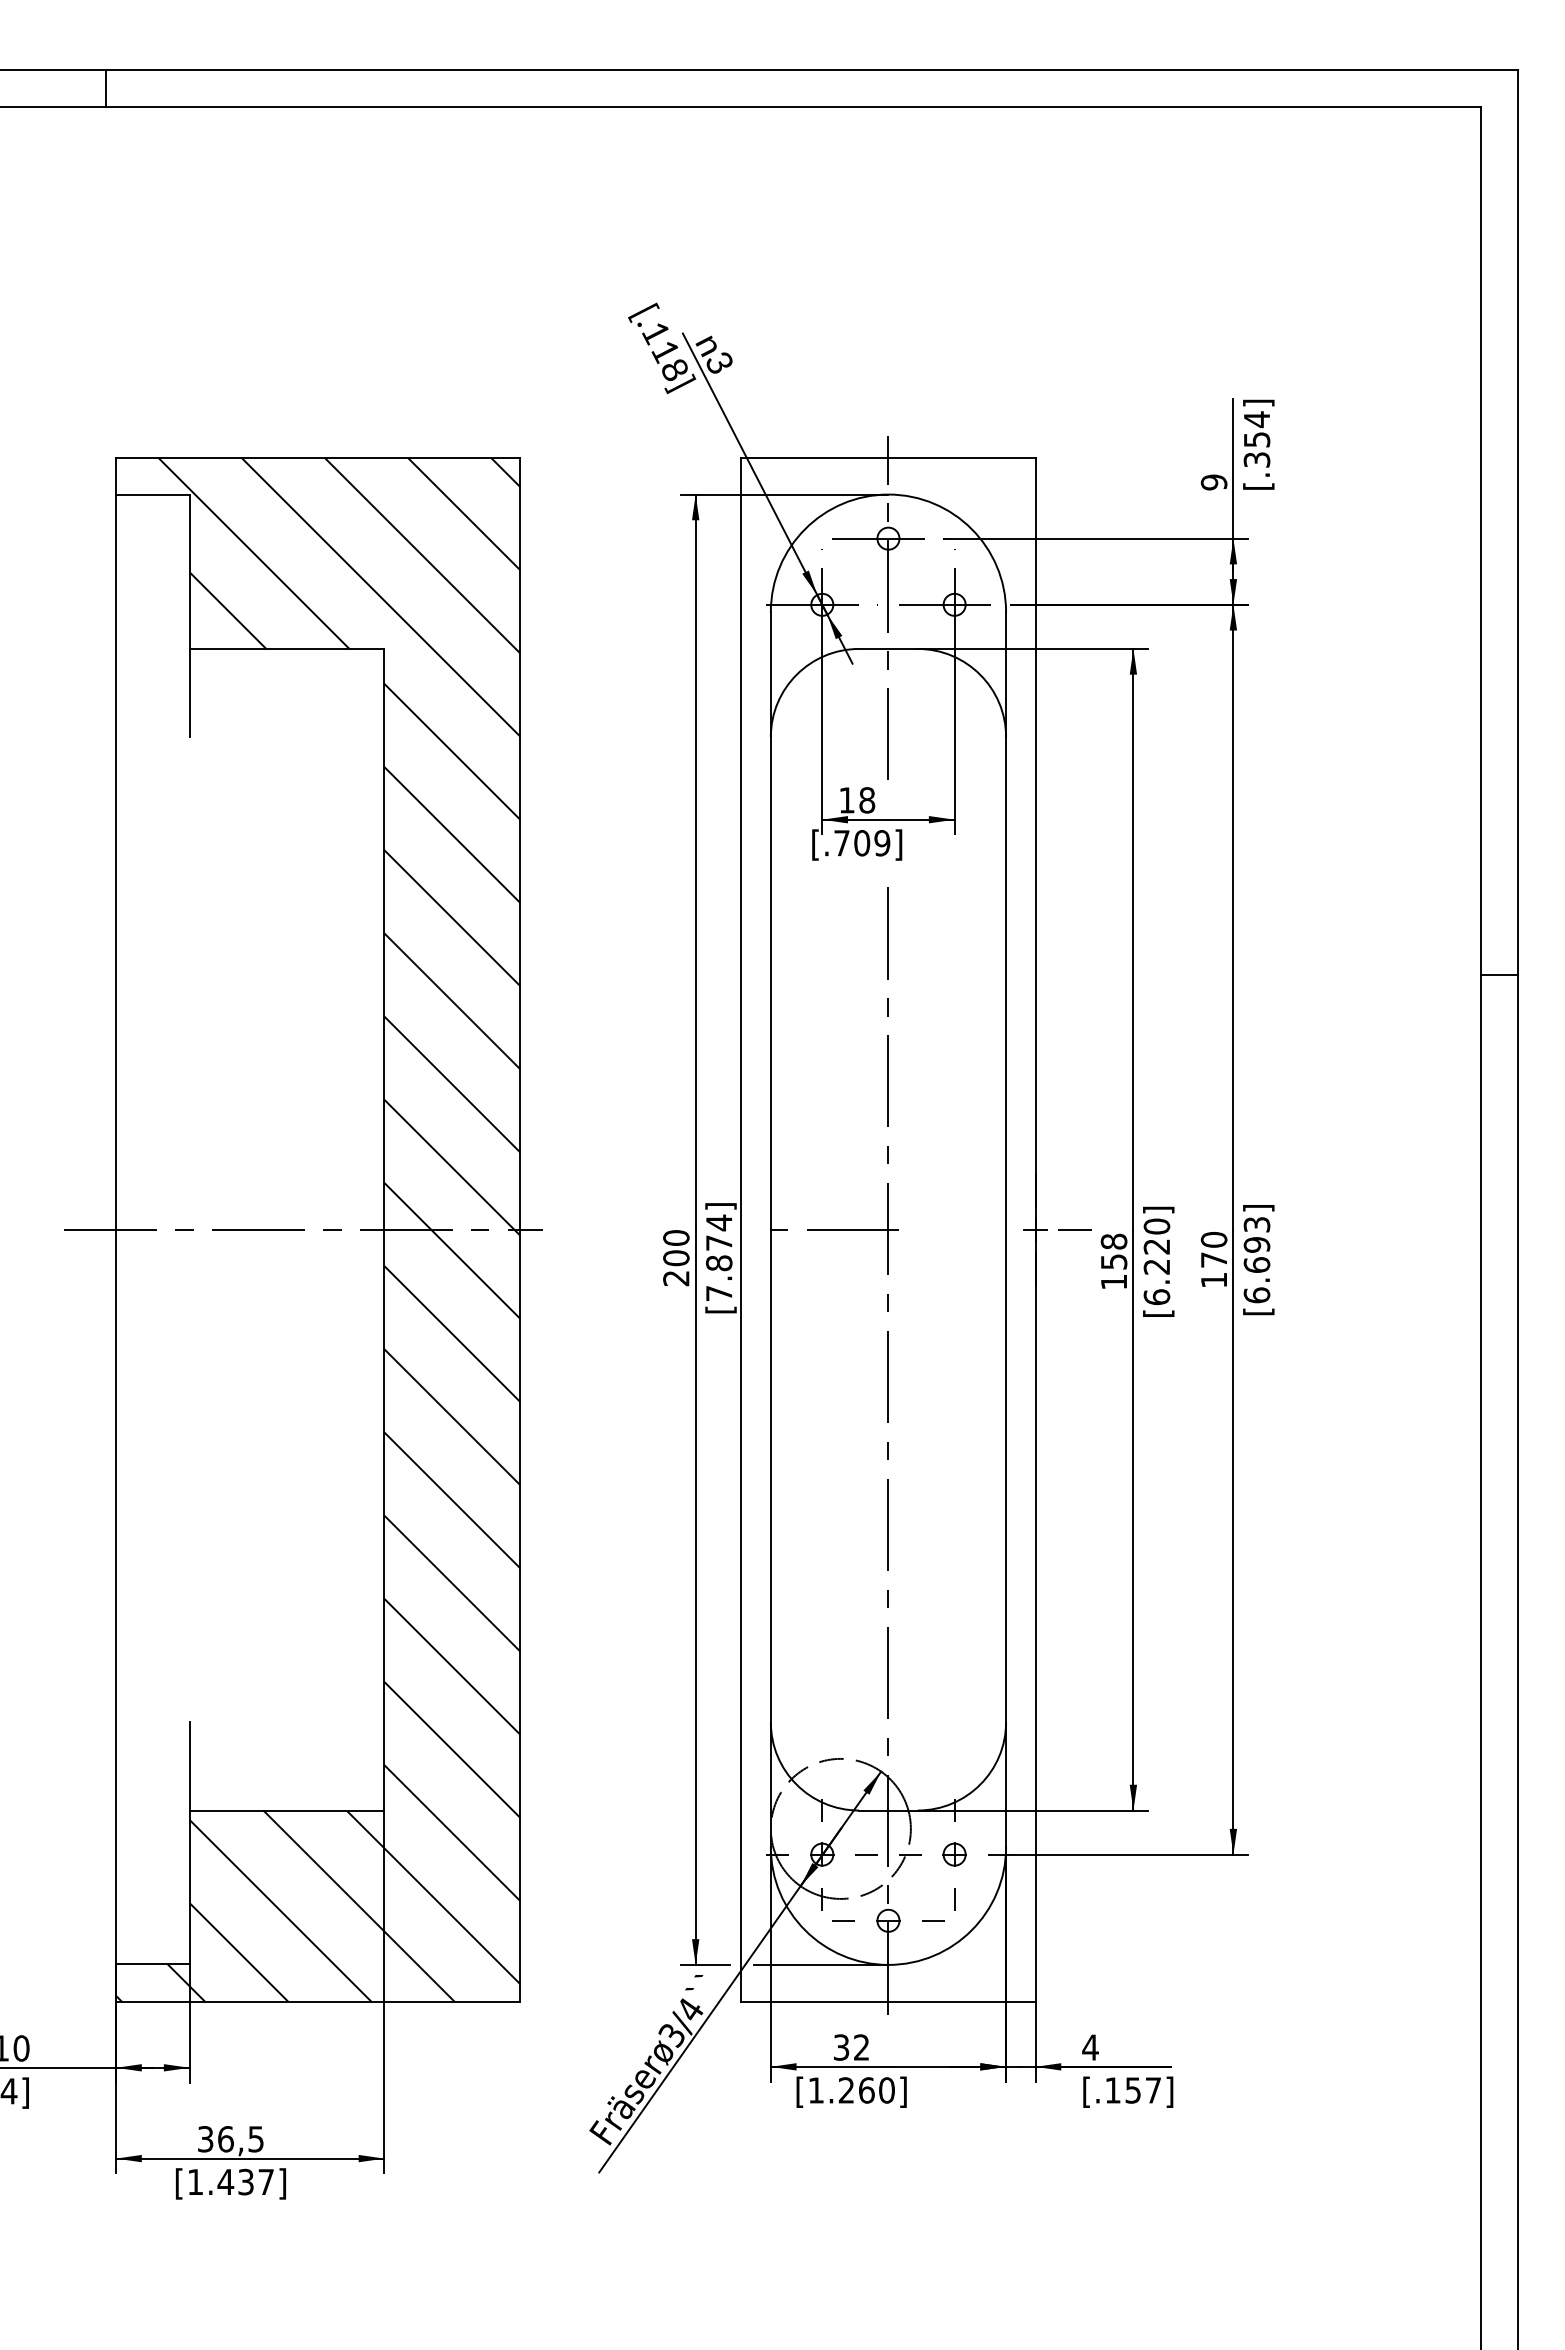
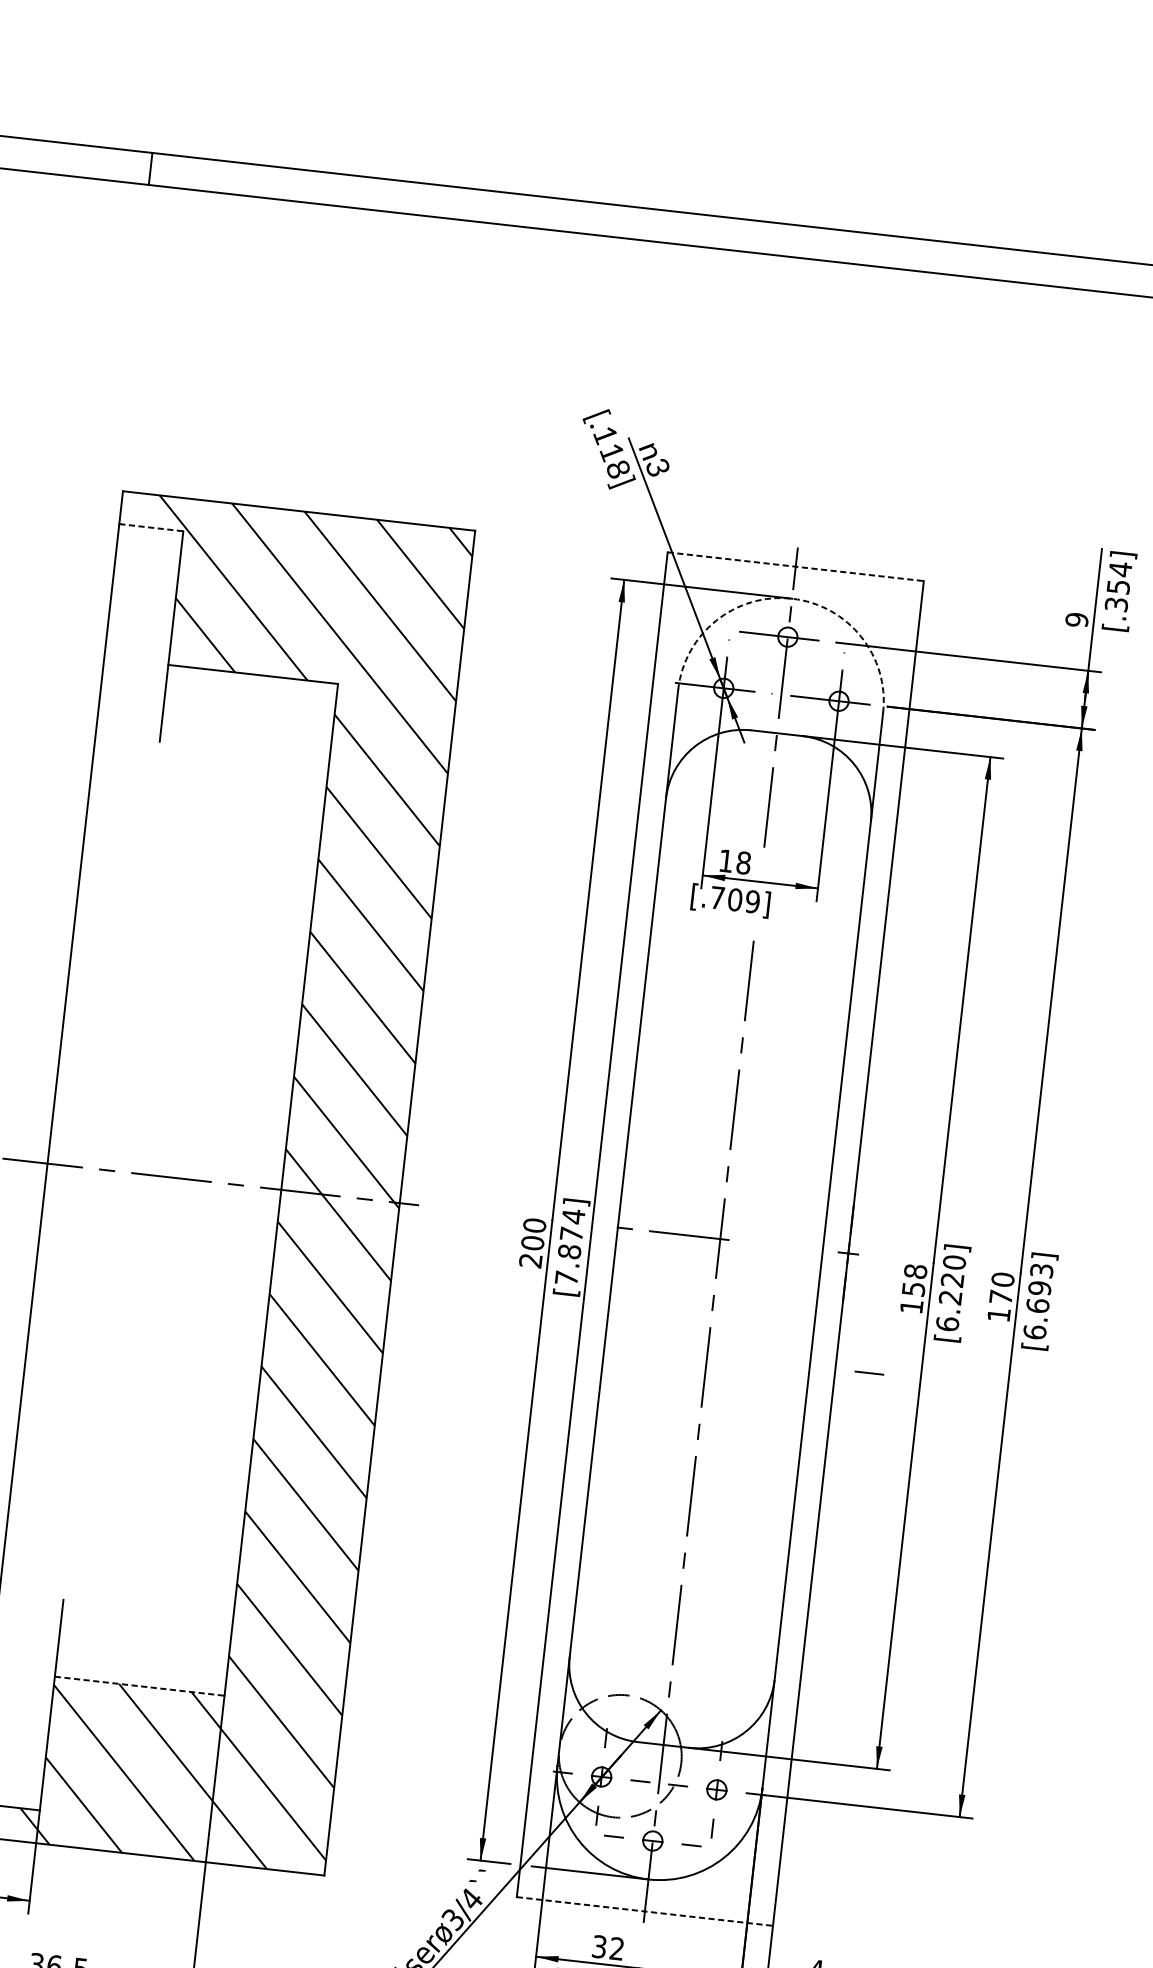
line: (888, 457) -> (795, 566), solid -> dashed
arc: (888, 494) -> (792, 598), solid -> dashed
line: (152, 495) -> (151, 527), solid -> dashed
line: (1074, 1229) -> (869, 1372), moved
line: (287, 1810) -> (140, 1686), solid -> dashed
line: (888, 2001) -> (644, 1911), solid -> dashed

